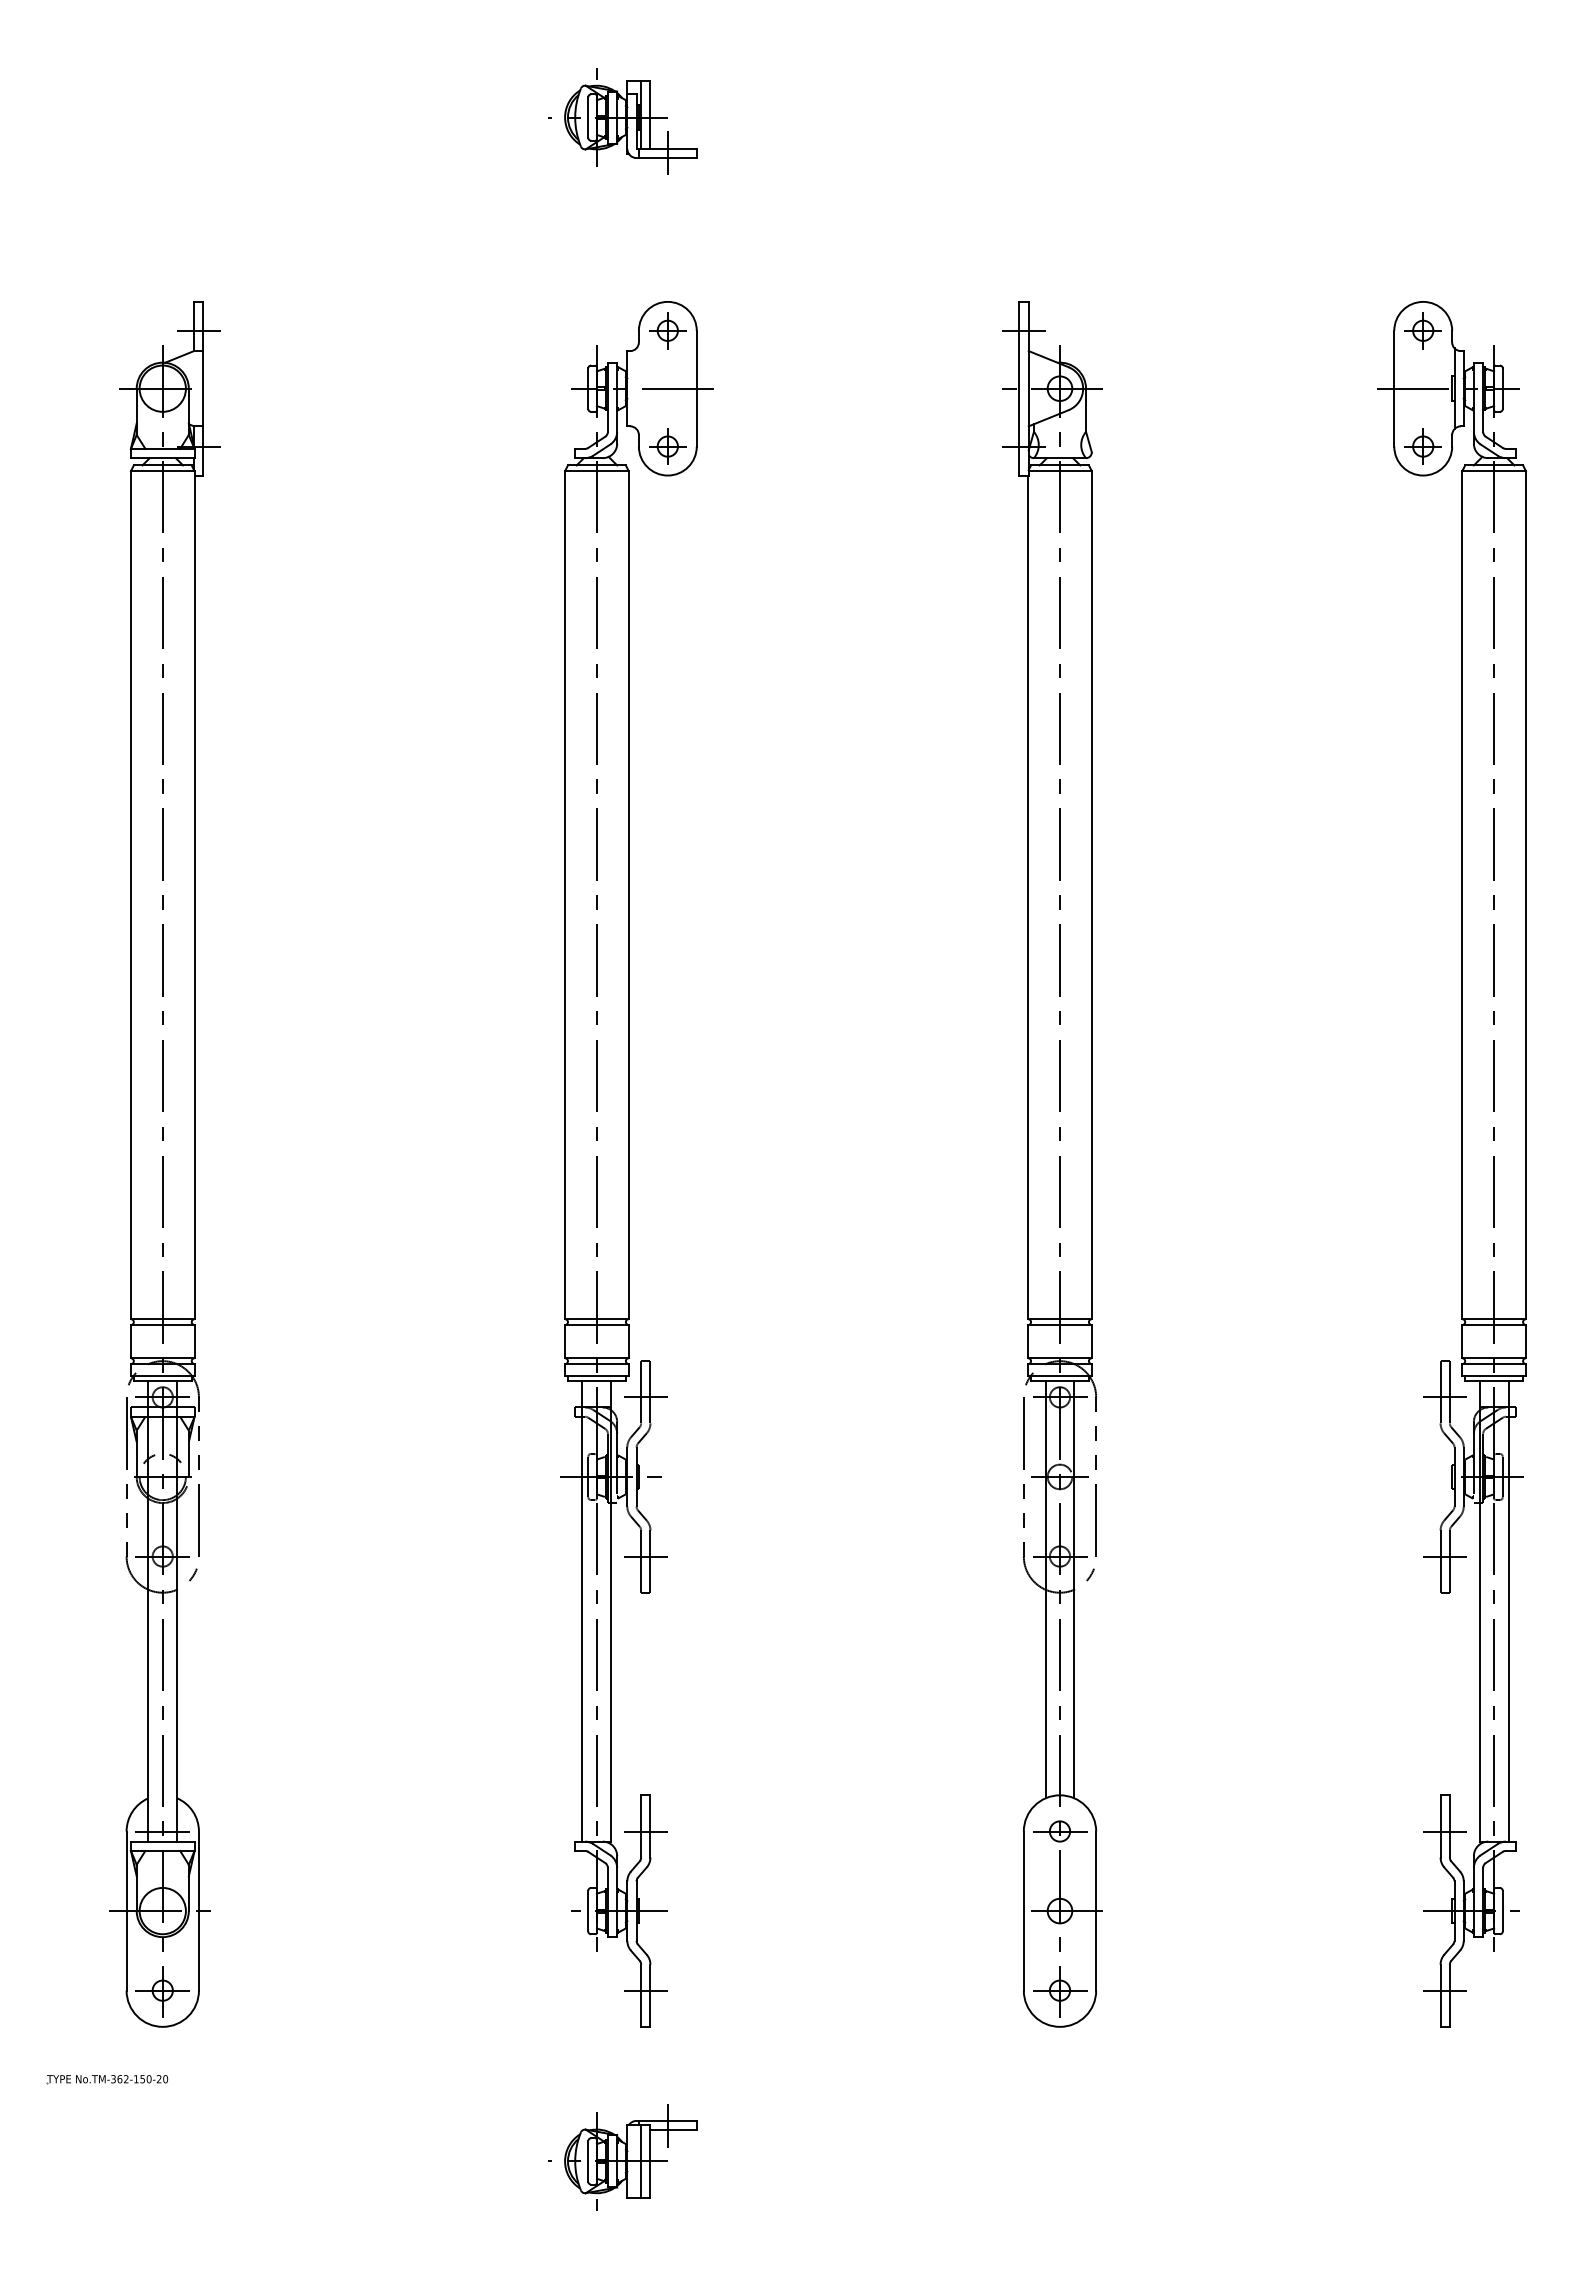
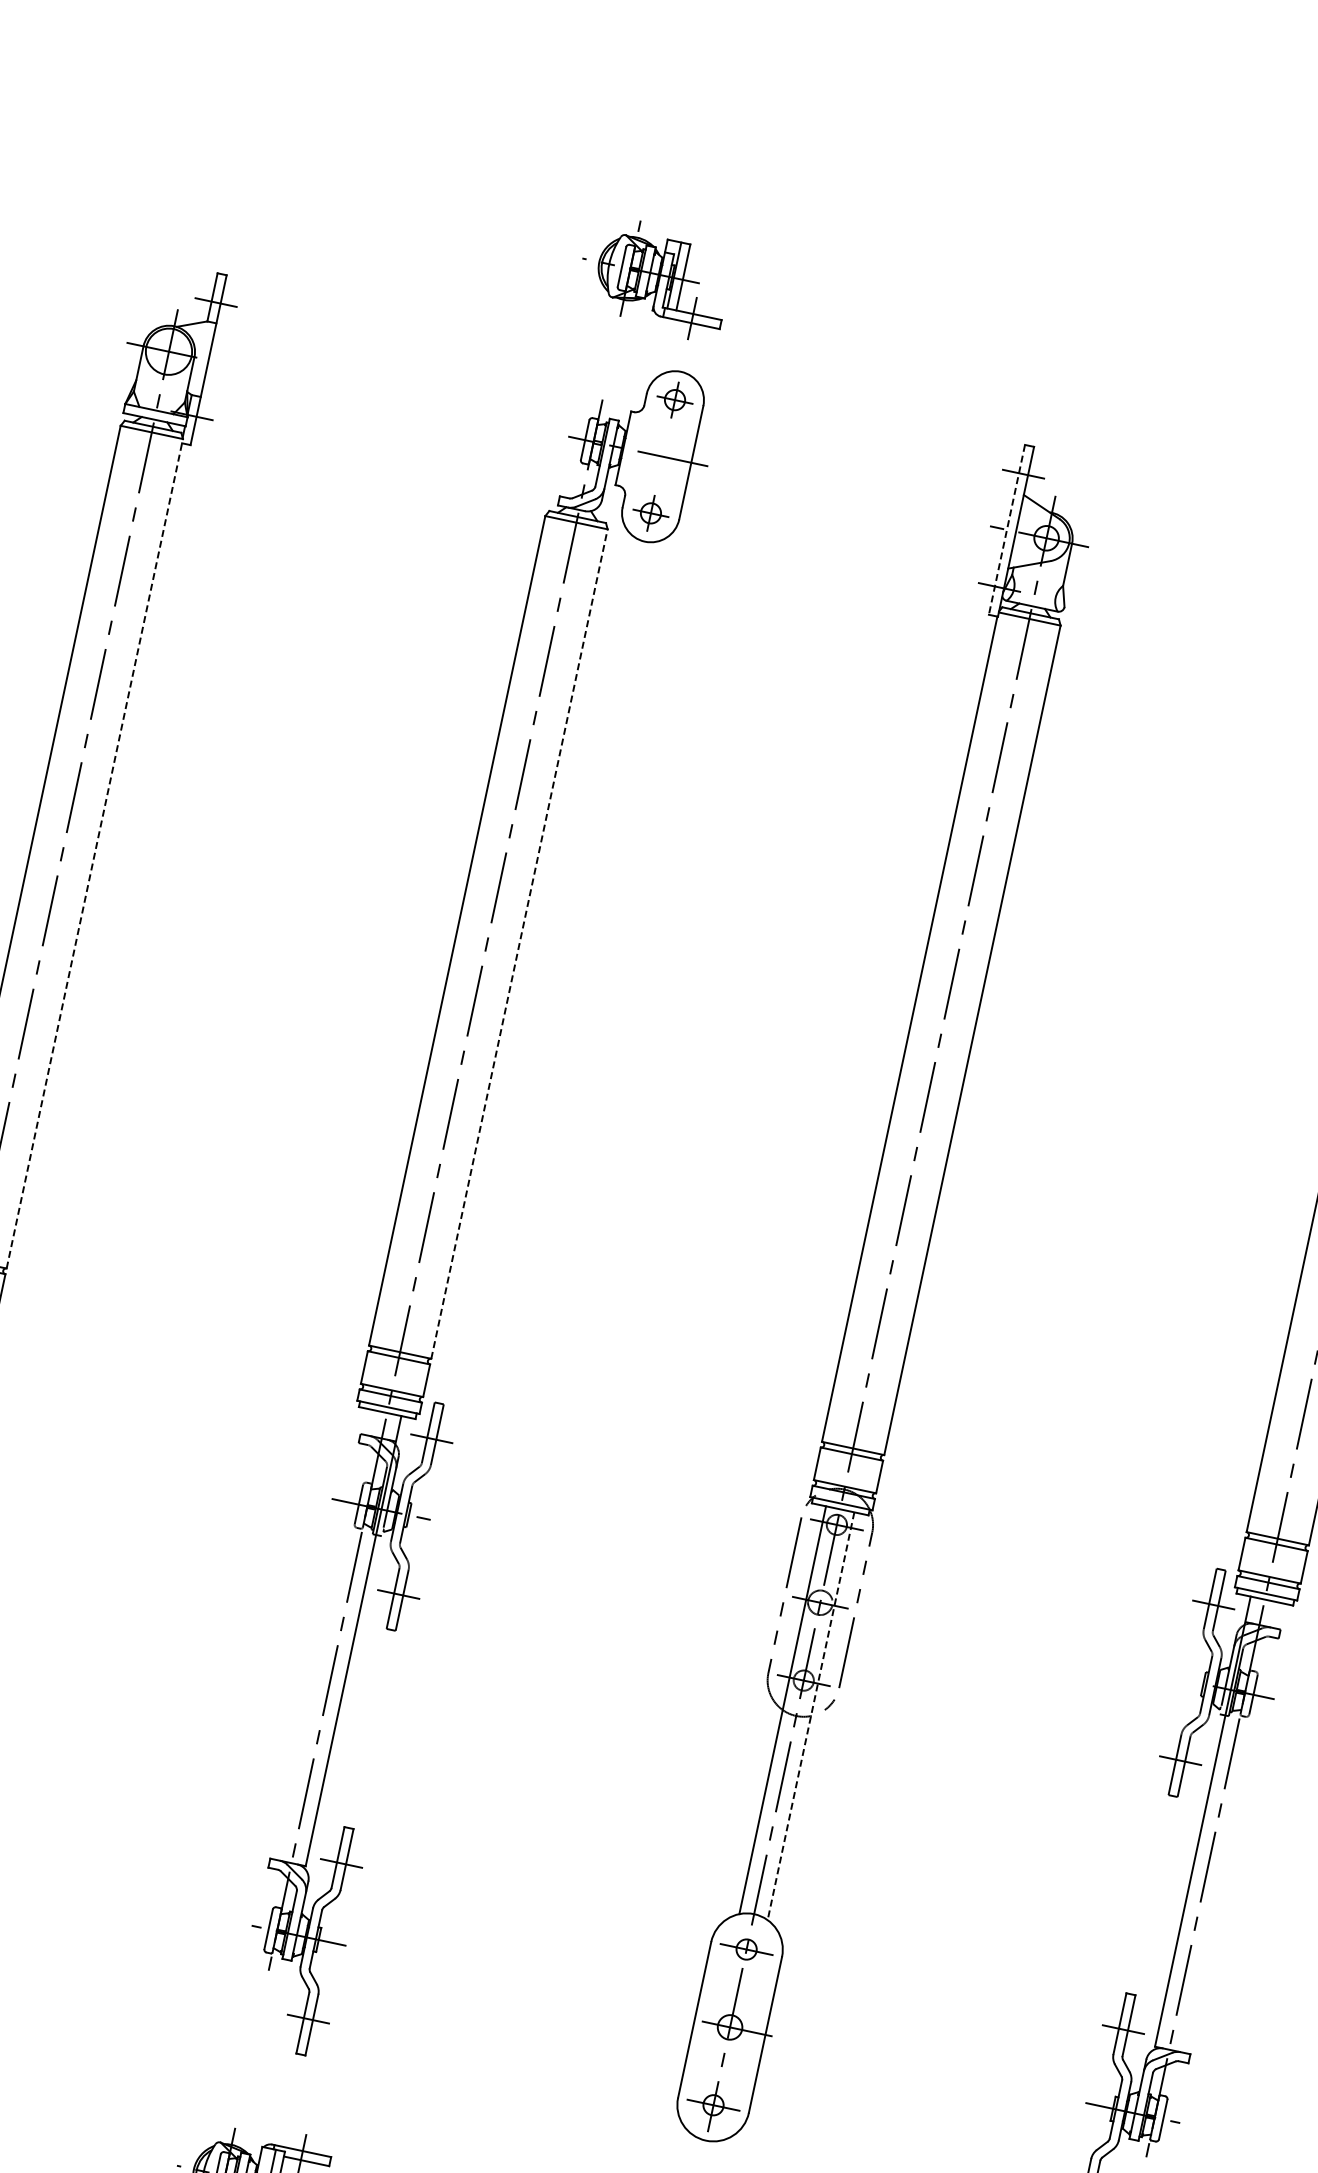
part: (622, 121) -> (654, 277), moved
line: (1019, 388) -> (1007, 529), solid -> dashed
line: (194, 894) -> (94, 853), solid -> dashed
line: (628, 894) -> (519, 943), solid -> dashed
line: (1074, 1590) -> (810, 1716), solid -> dashed
line: (582, 1611) -> (325, 1635), removed
line: (1508, 1611) -> (1231, 1827), removed

